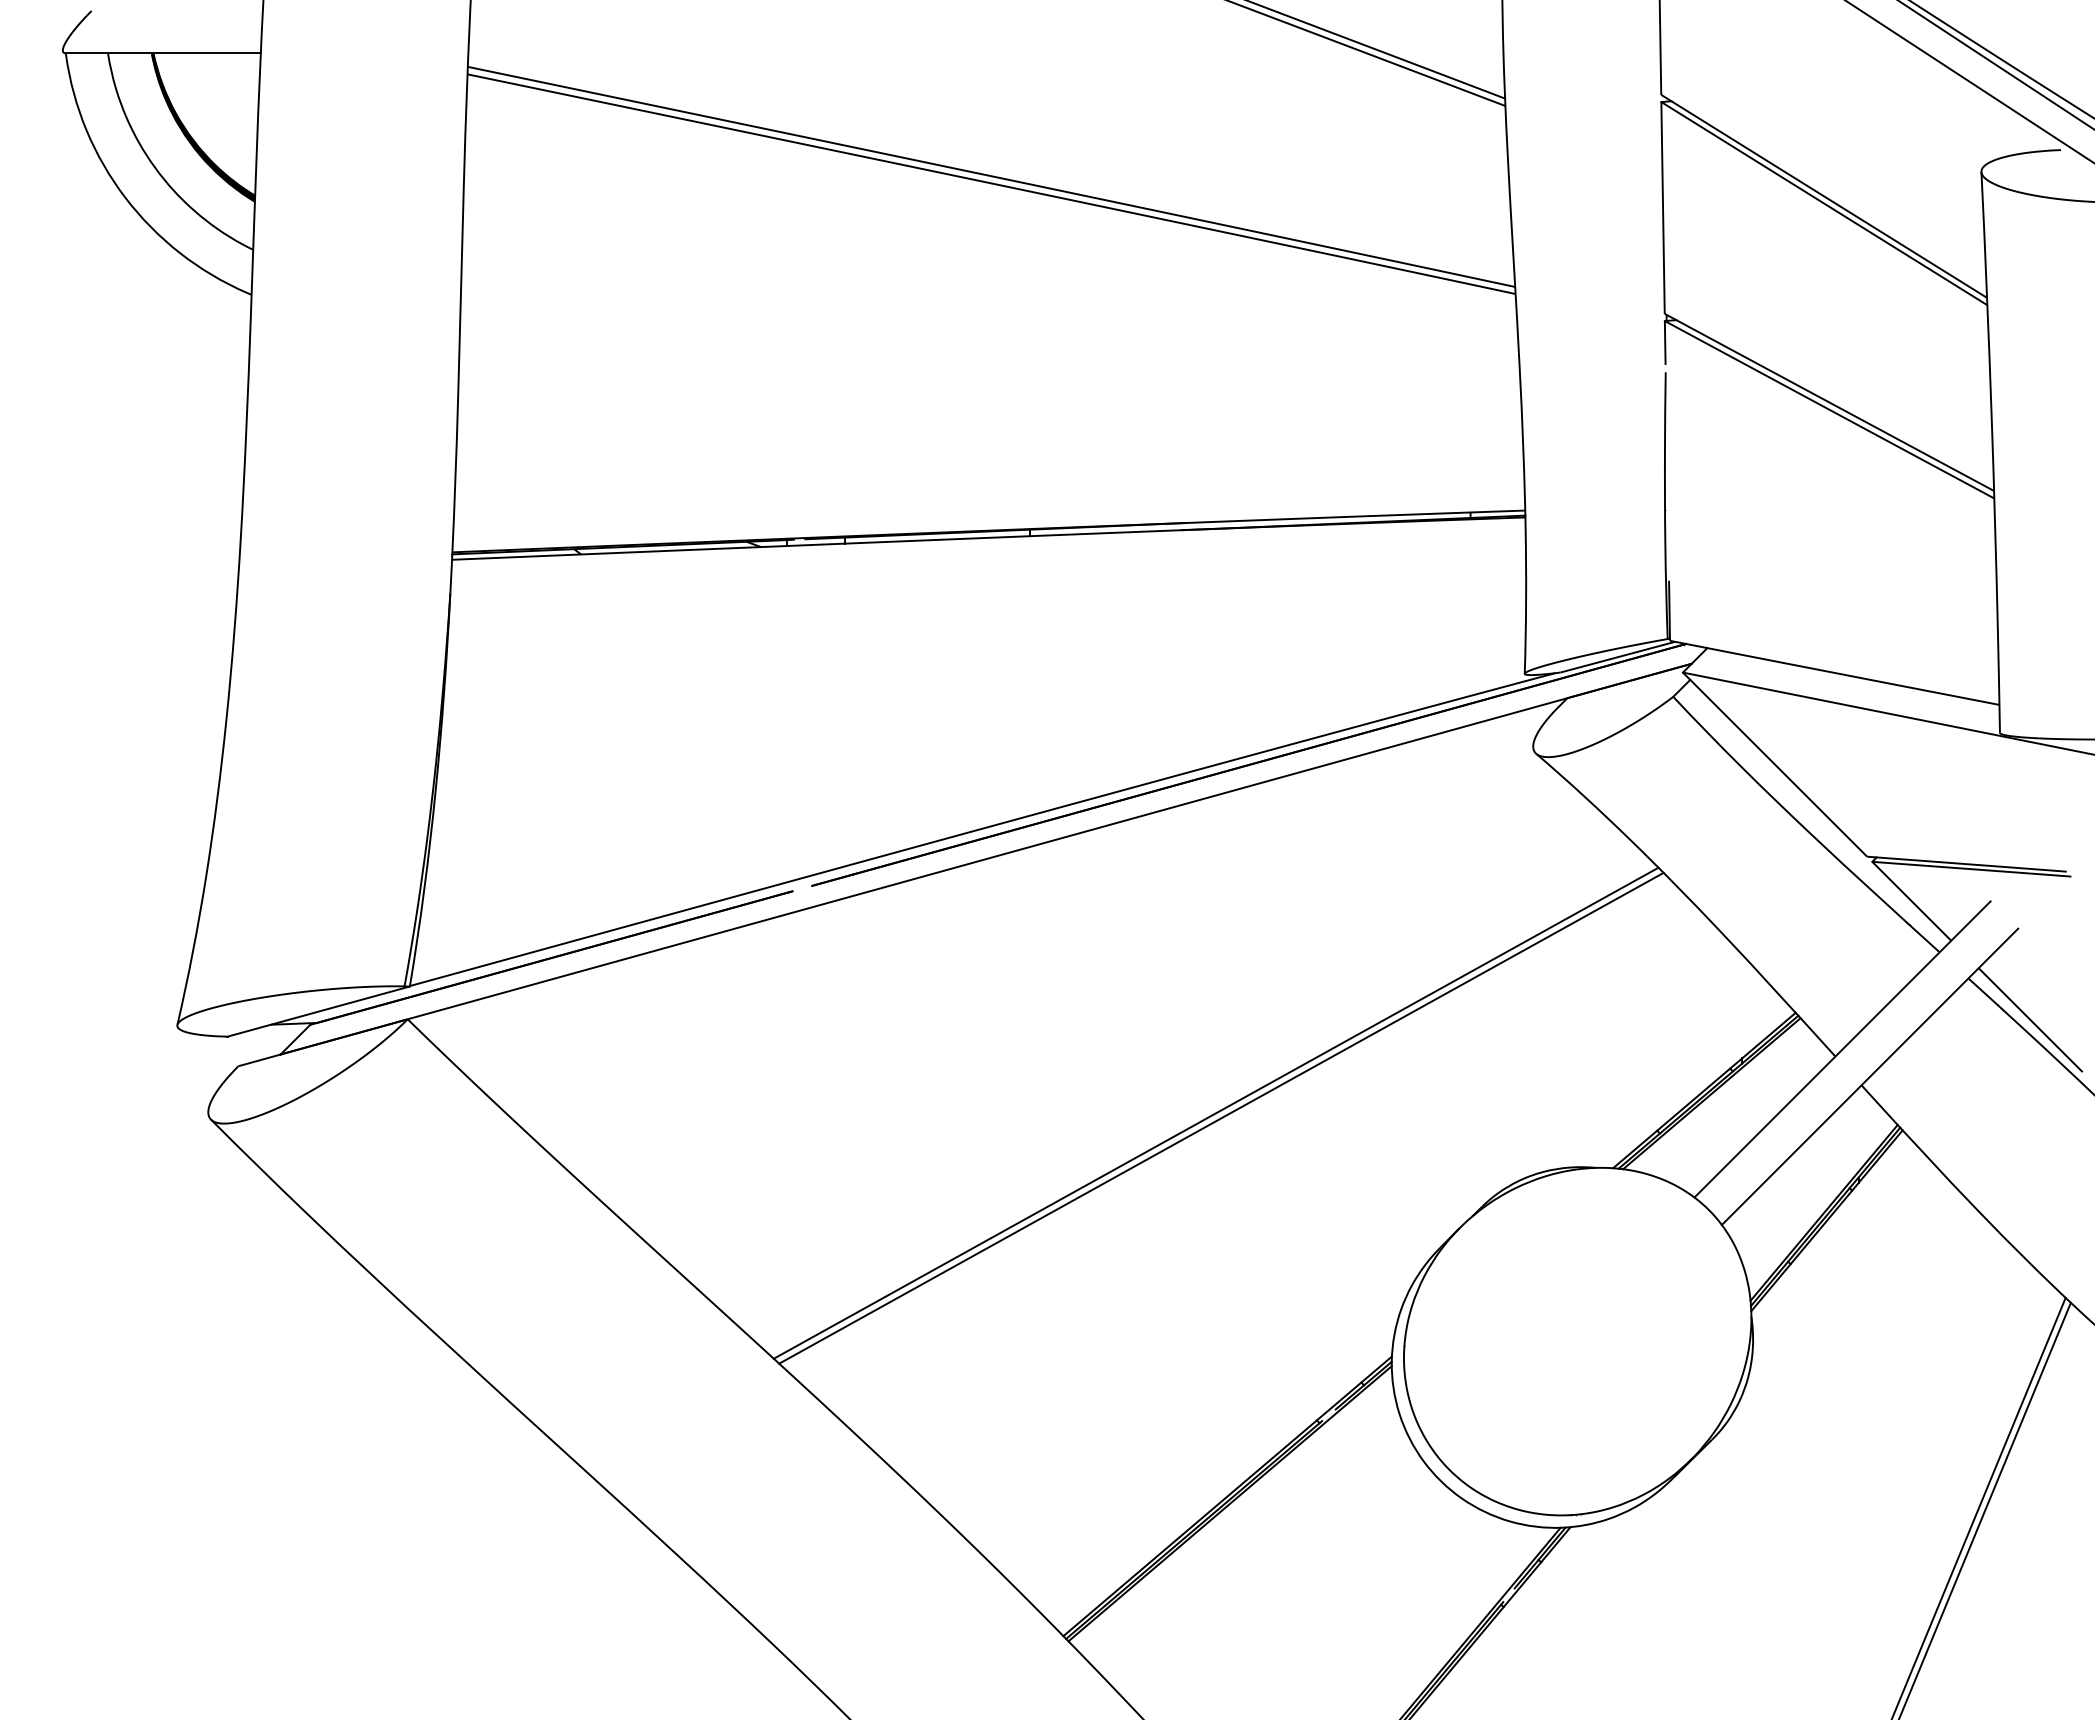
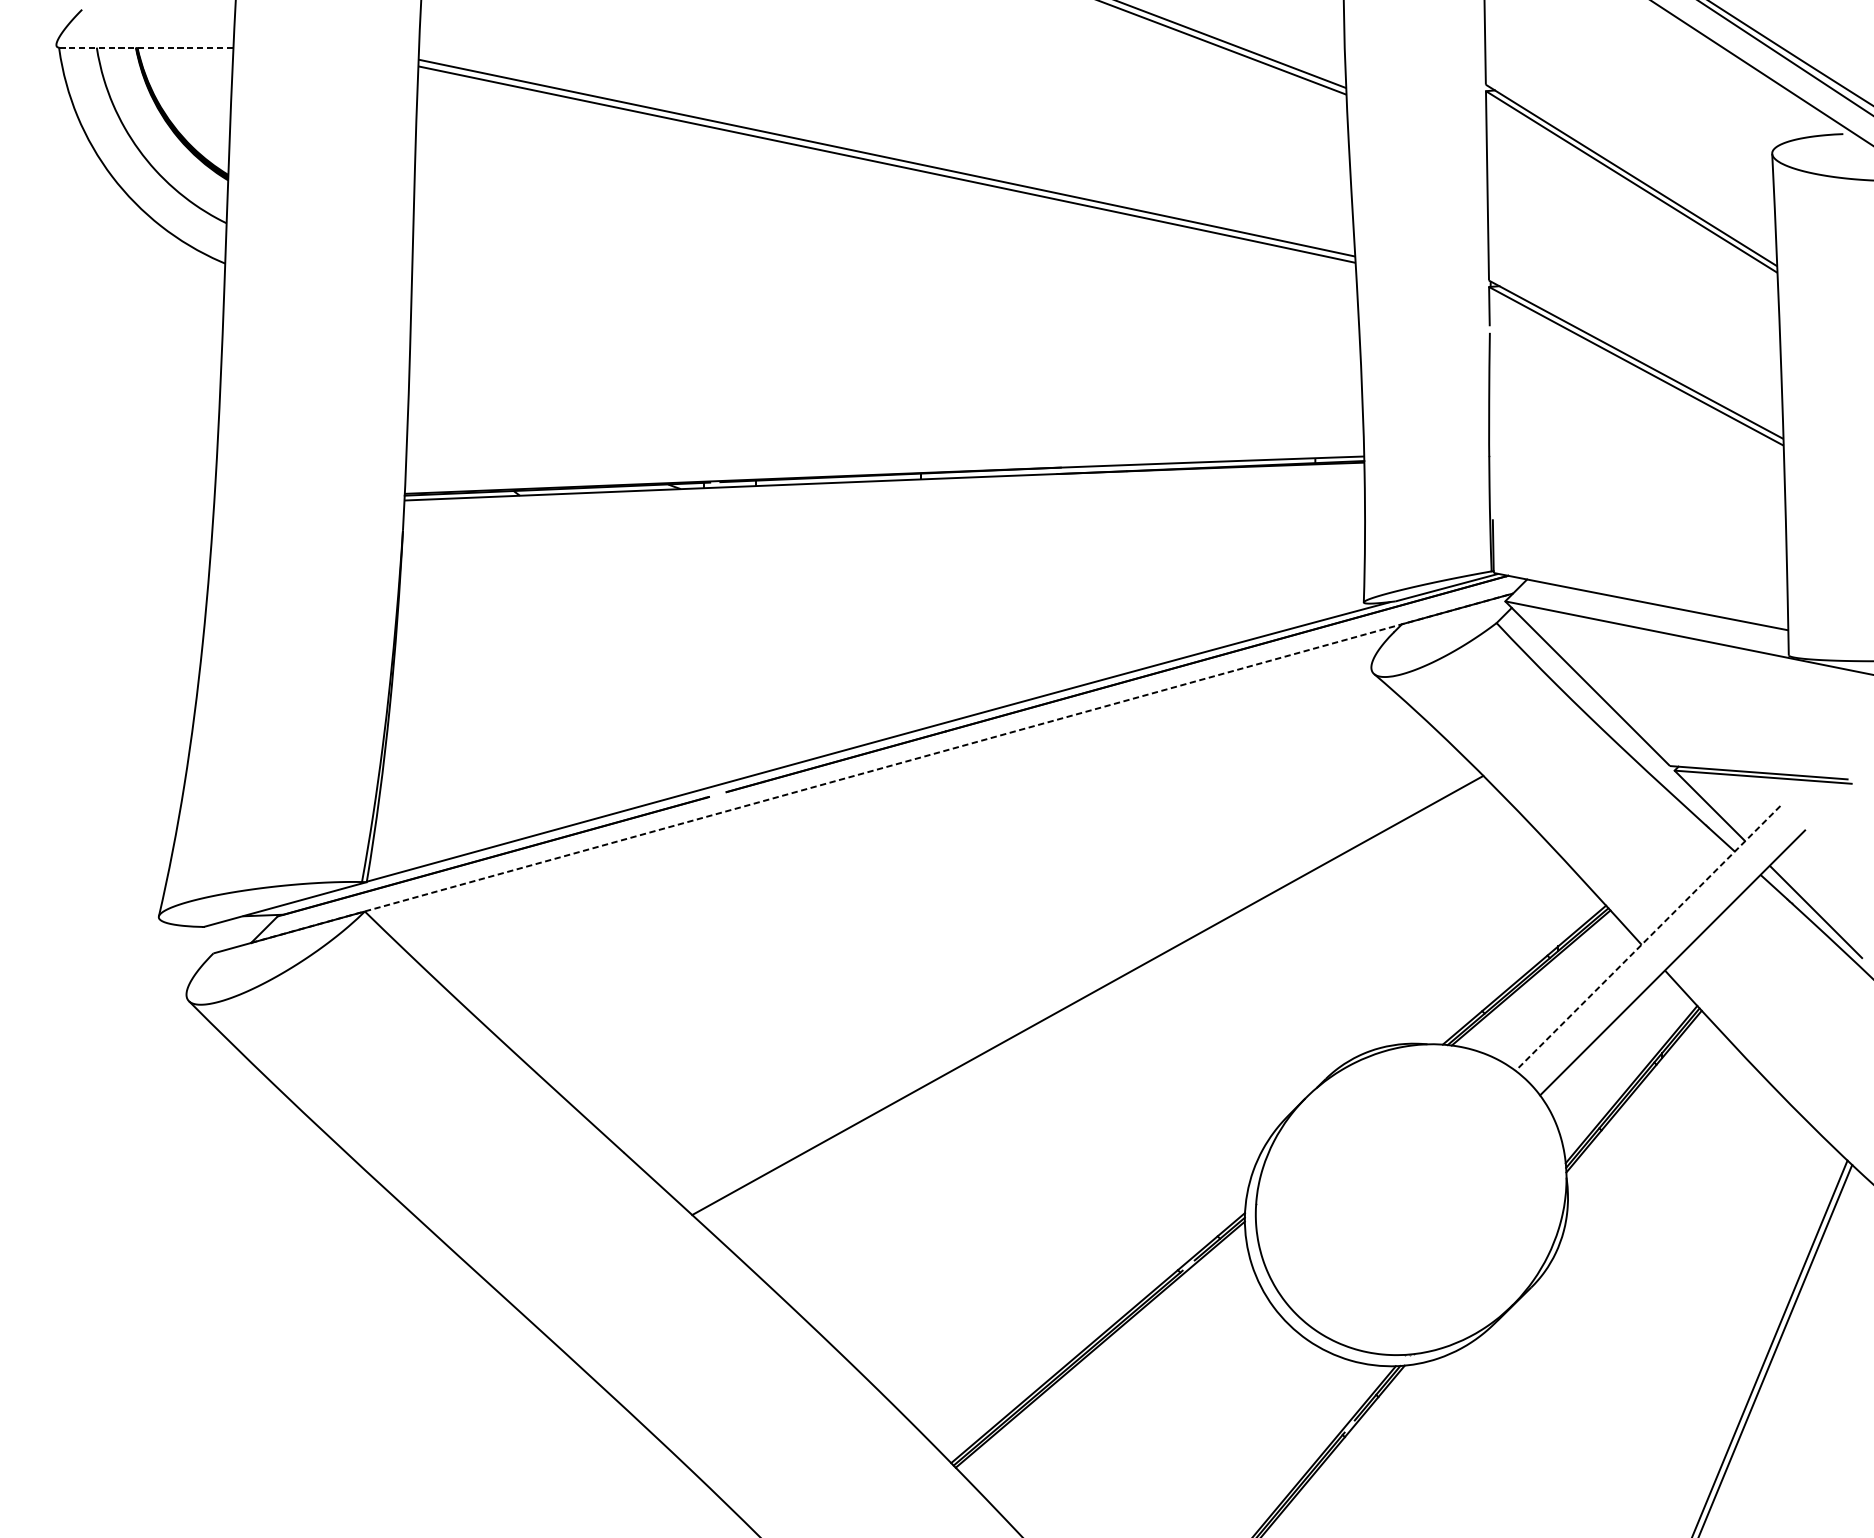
line: (163, 53) -> (146, 47), solid -> dashed
line: (986, 858) -> (882, 767), solid -> dashed
line: (1842, 1049) -> (1647, 938), solid -> dashed
line: (1221, 1117) -> (1092, 999), removed

